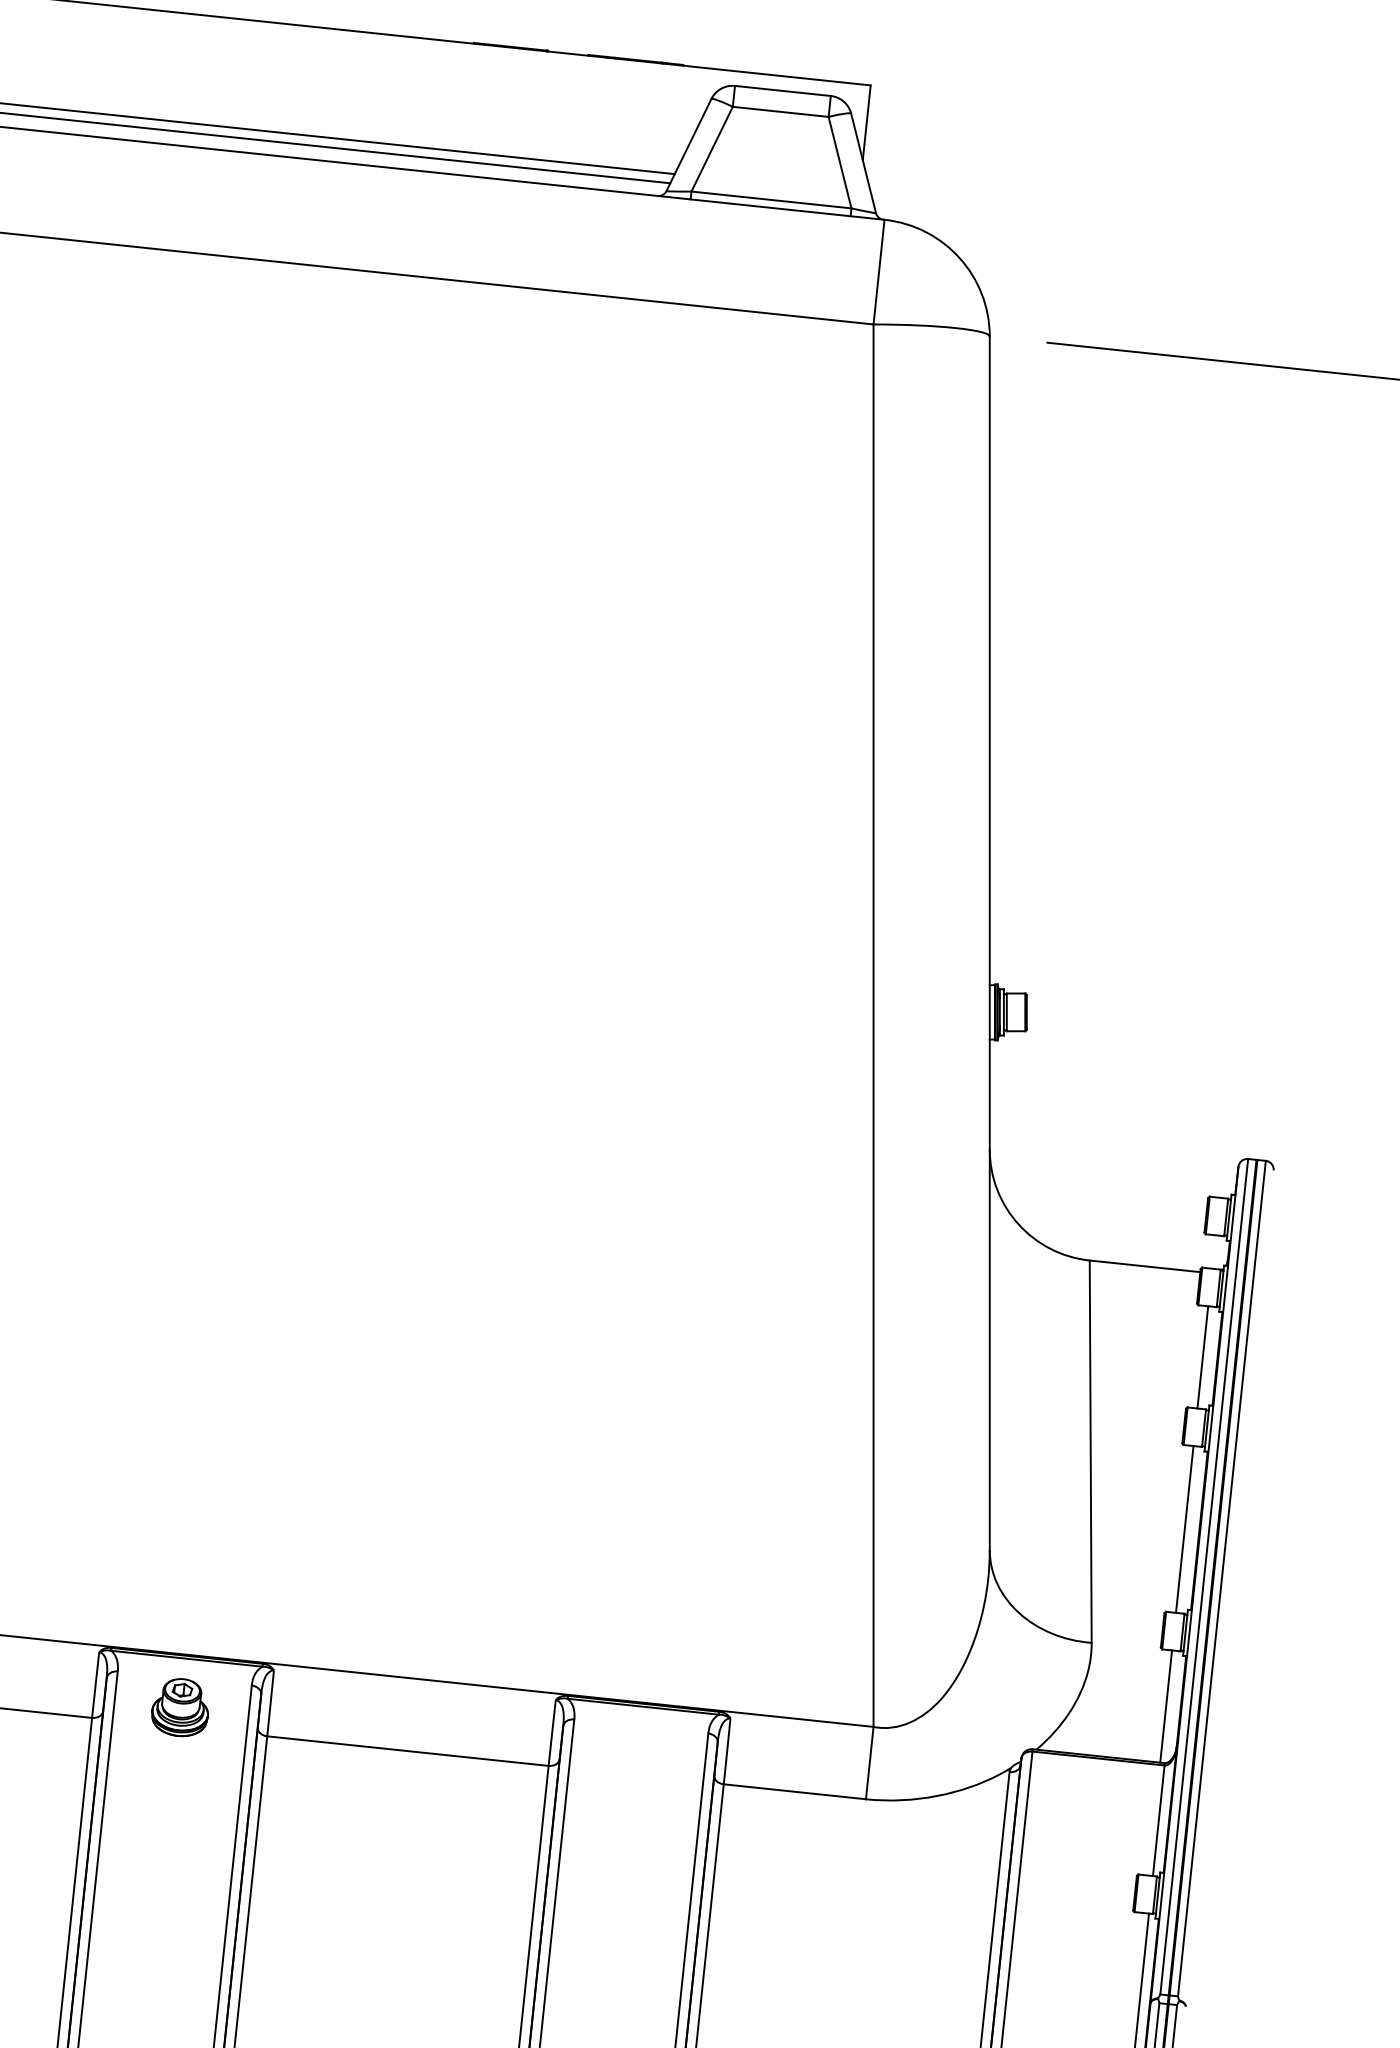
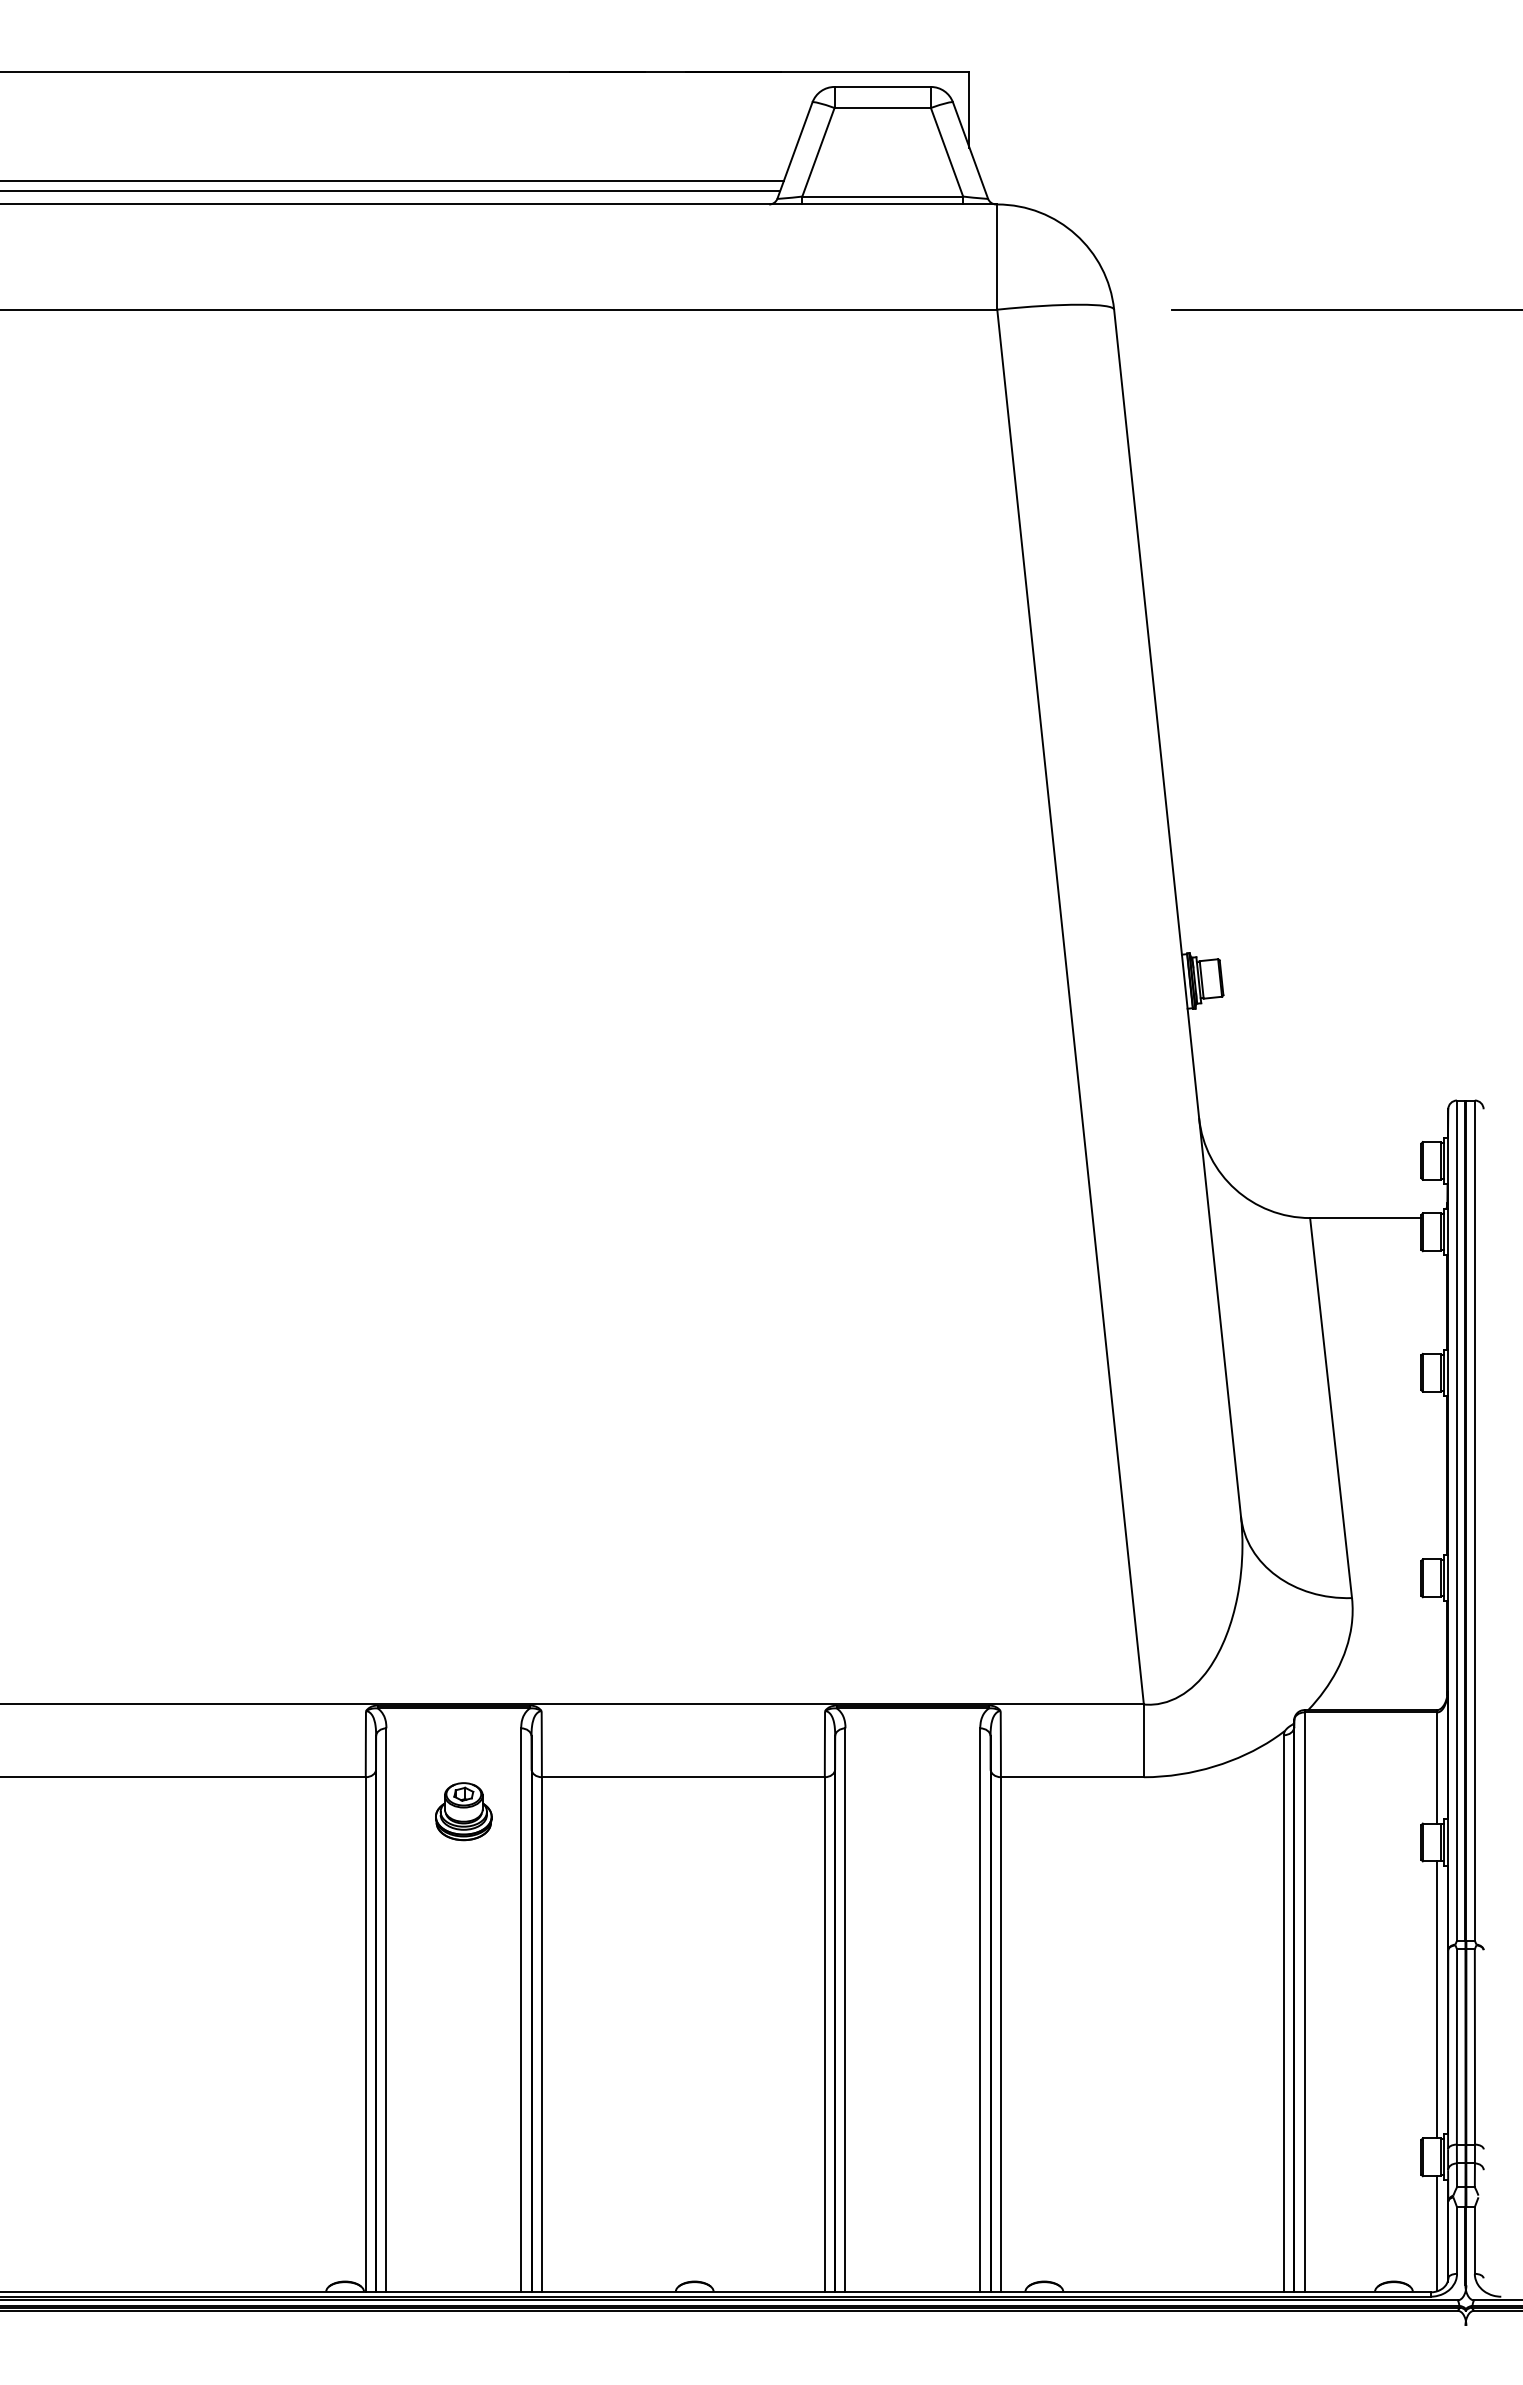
line: (1202, 1357) -> (1432, 1302), removed
line: (1184, 1529) -> (1432, 1475), removed
line: (1165, 1706) -> (1432, 1653), removed
part: (180, 1707) -> (463, 1811), moved

